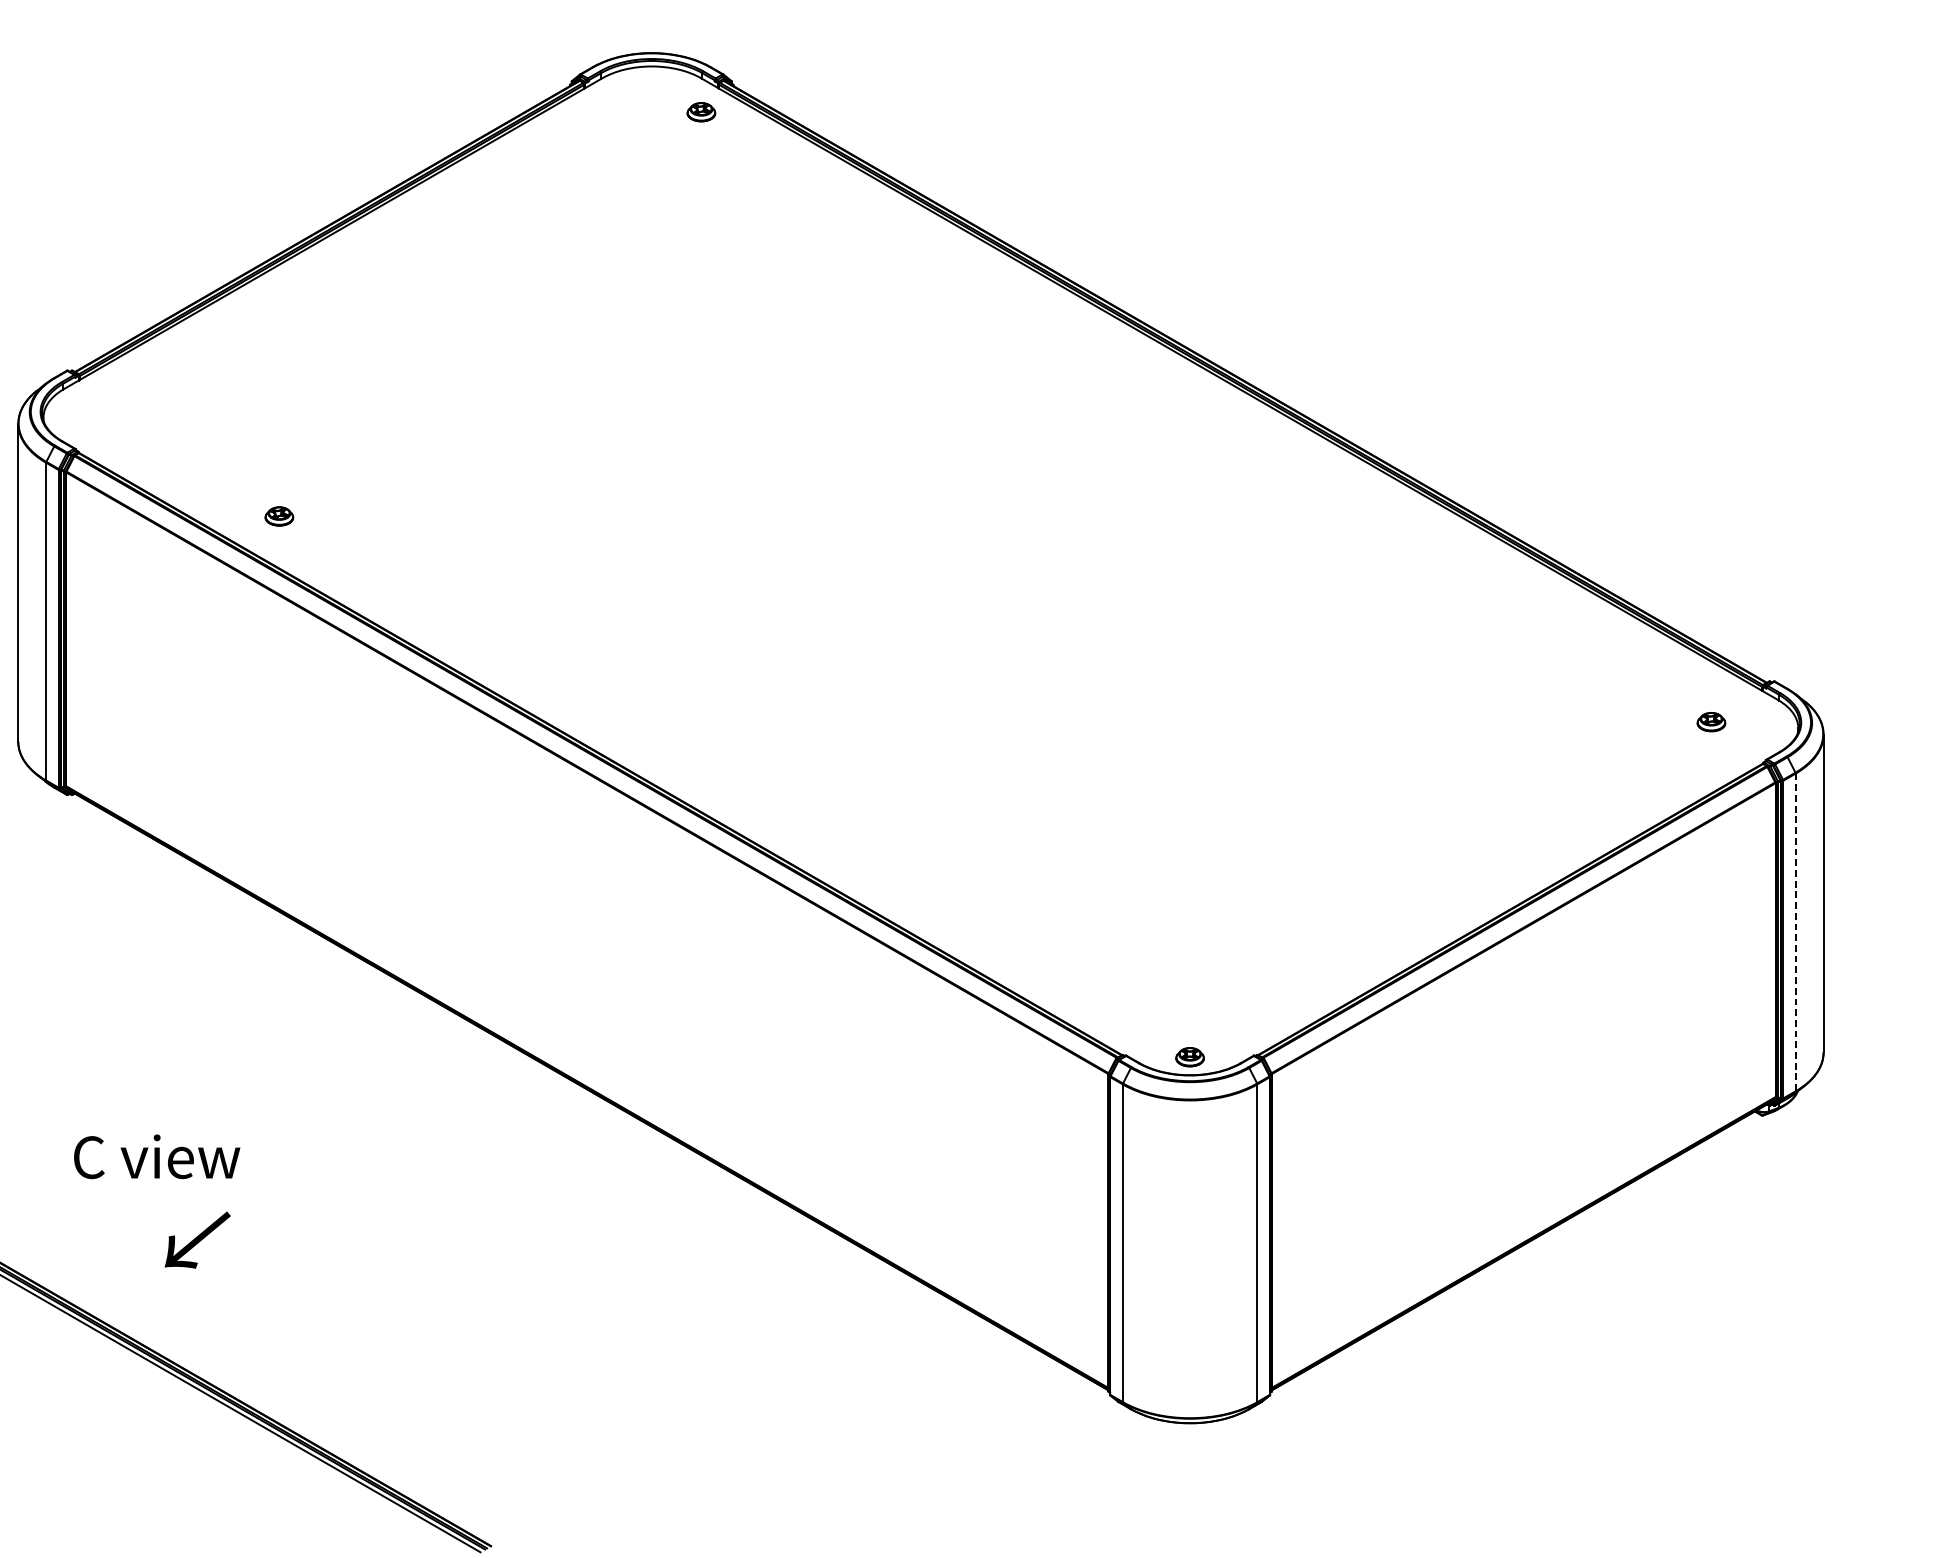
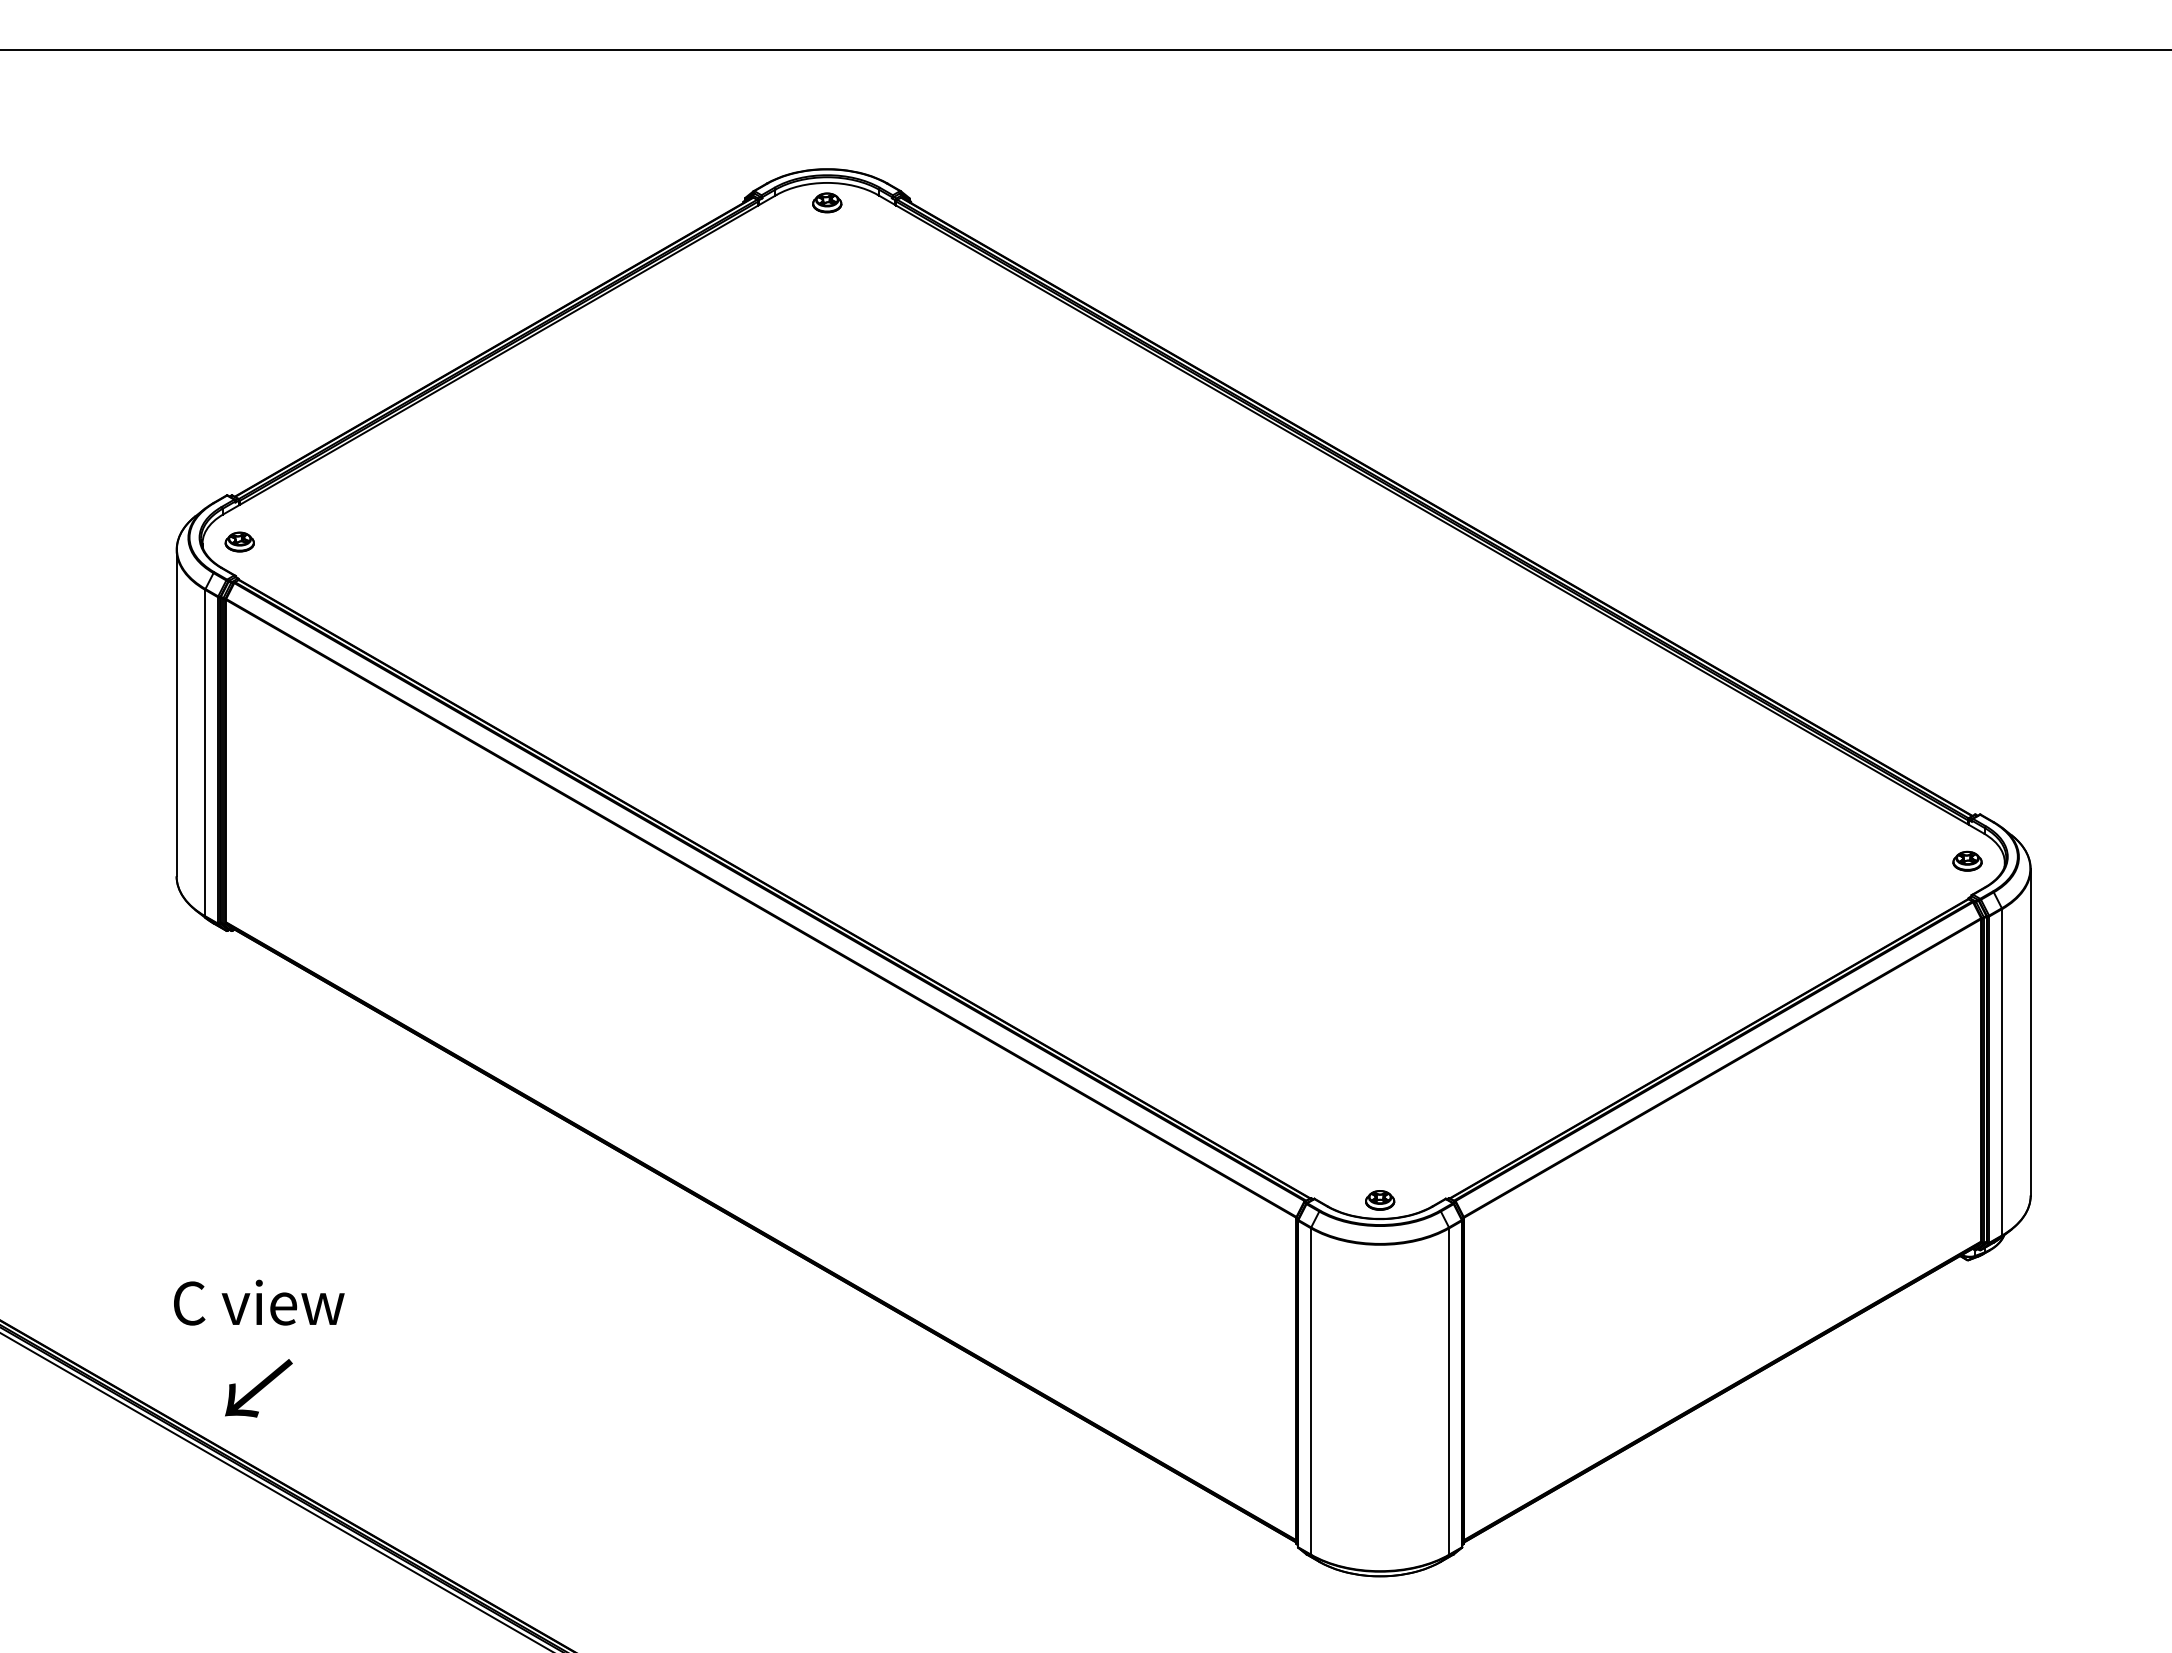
part: (701, 111) -> (827, 202), moved
part: (279, 515) -> (239, 541), moved
part: (1711, 721) -> (1967, 860), moved
line: (1796, 932) -> (2002, 1072), dashed -> solid
text: (157, 1156) -> (259, 1302), moved
text: (197, 1240) -> (258, 1388), moved

